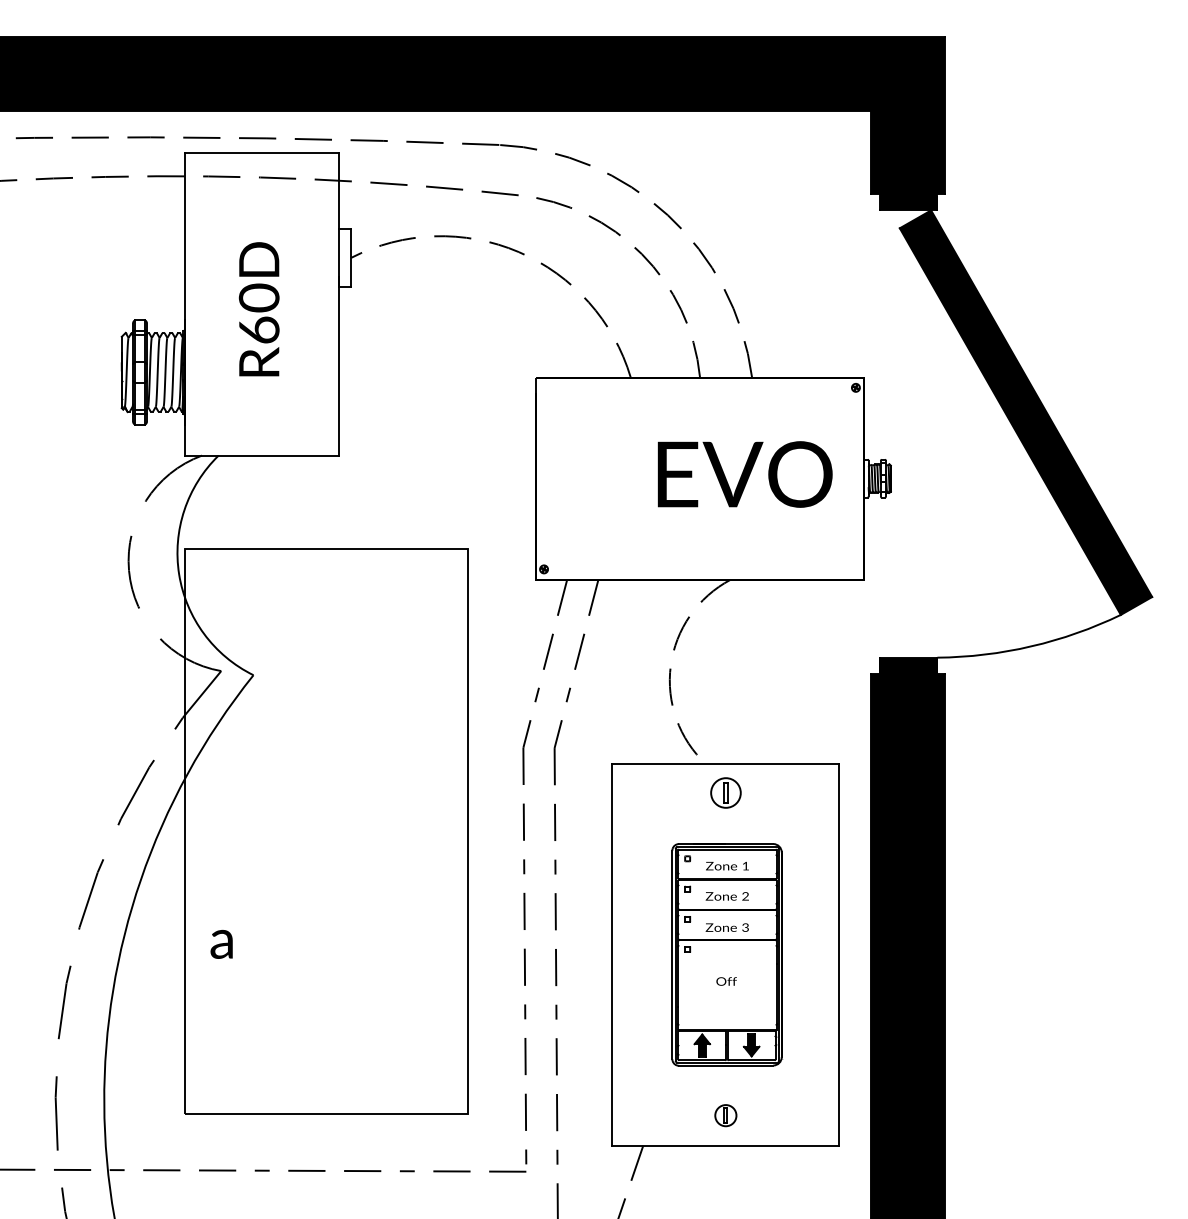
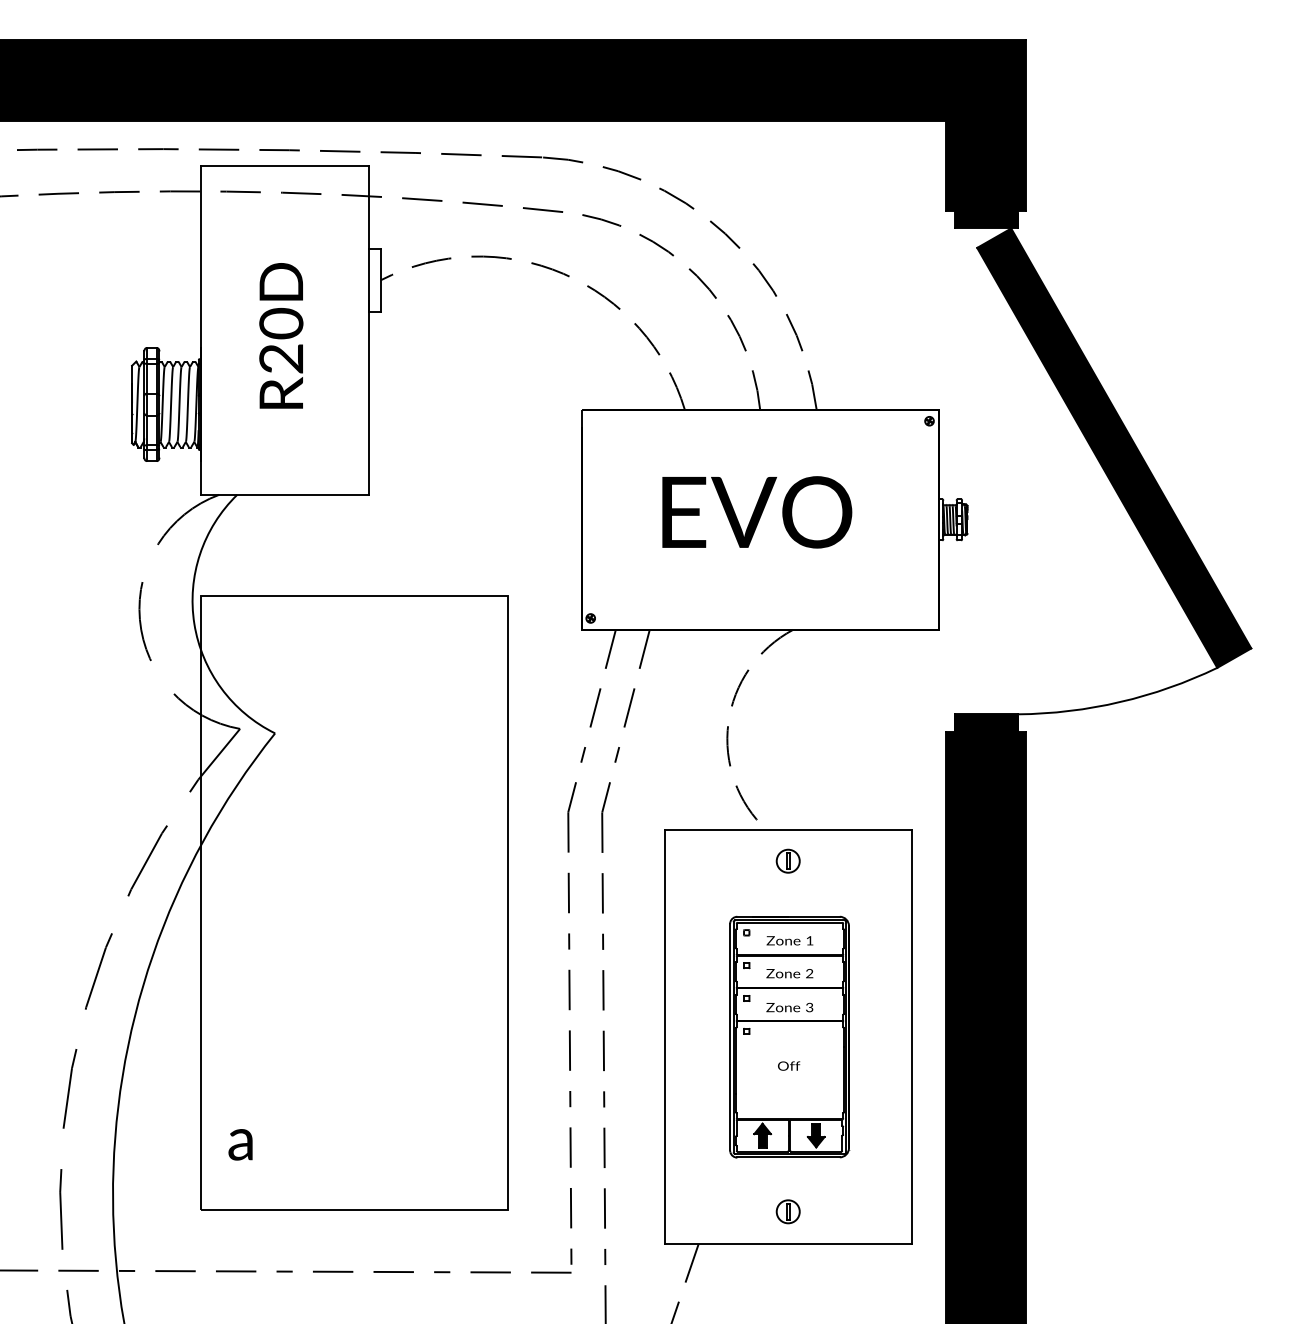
text: (259, 330) -> (281, 358), R60D -> R20D
text: (745, 474) -> (757, 512), moved
part: (725, 792) -> (787, 860), size x0.71
text: (221, 944) -> (240, 1144), moved

